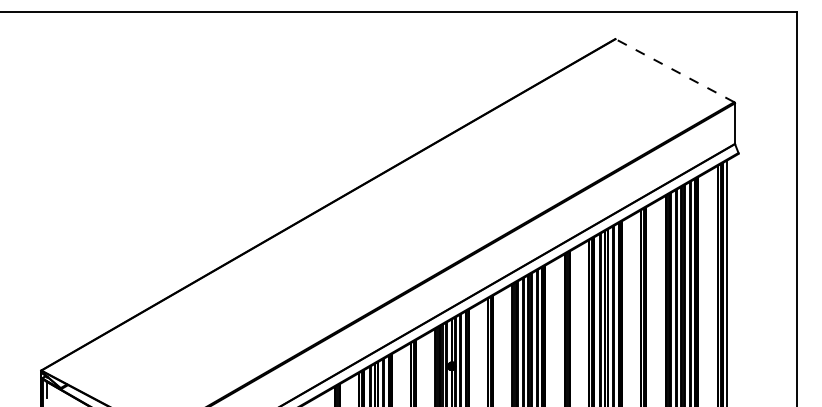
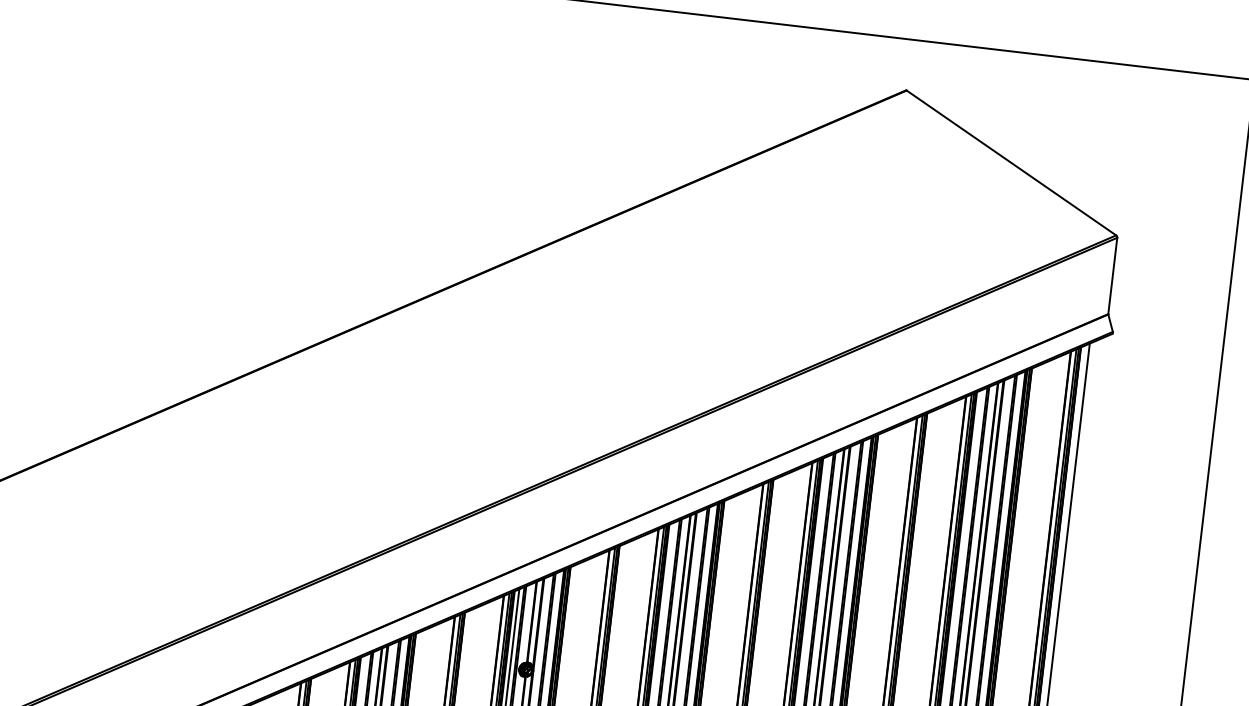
line: (674, 70) -> (1010, 162), dashed -> solid

